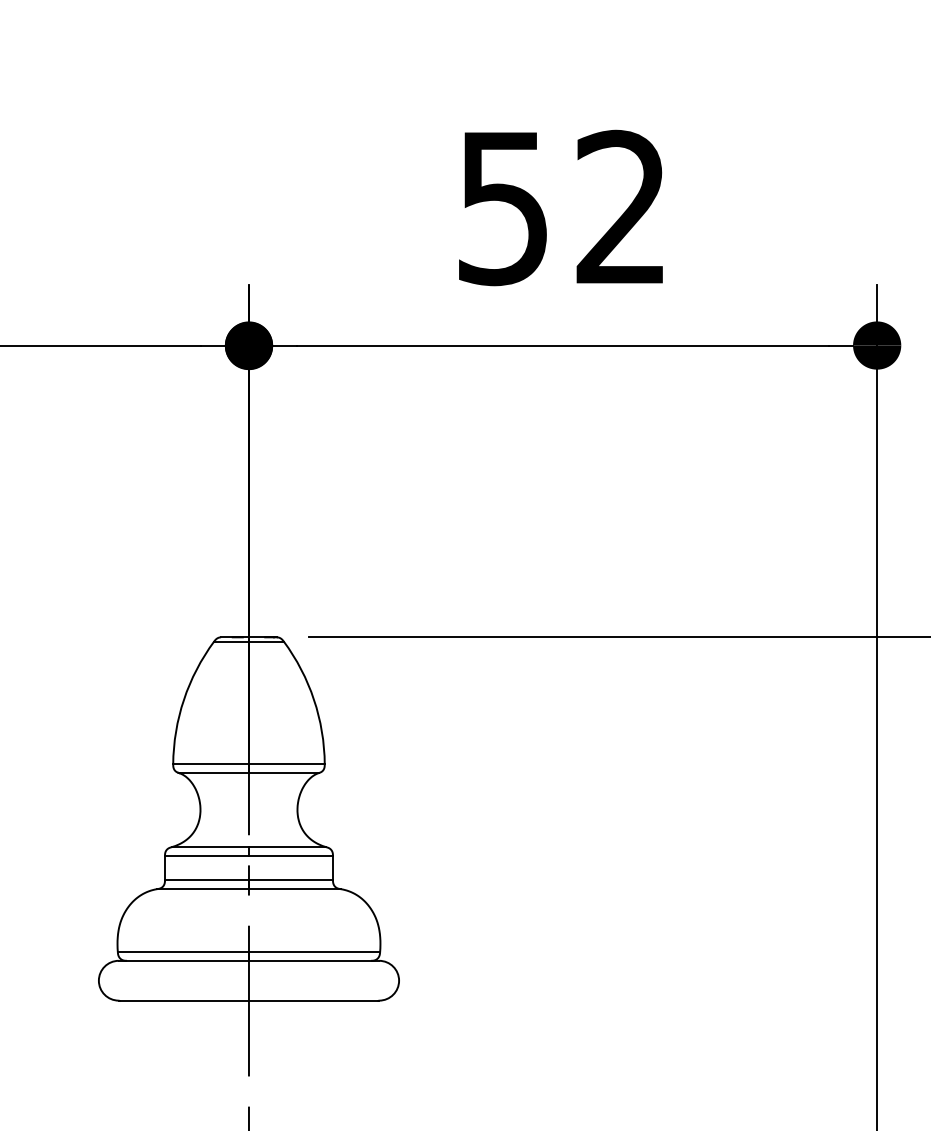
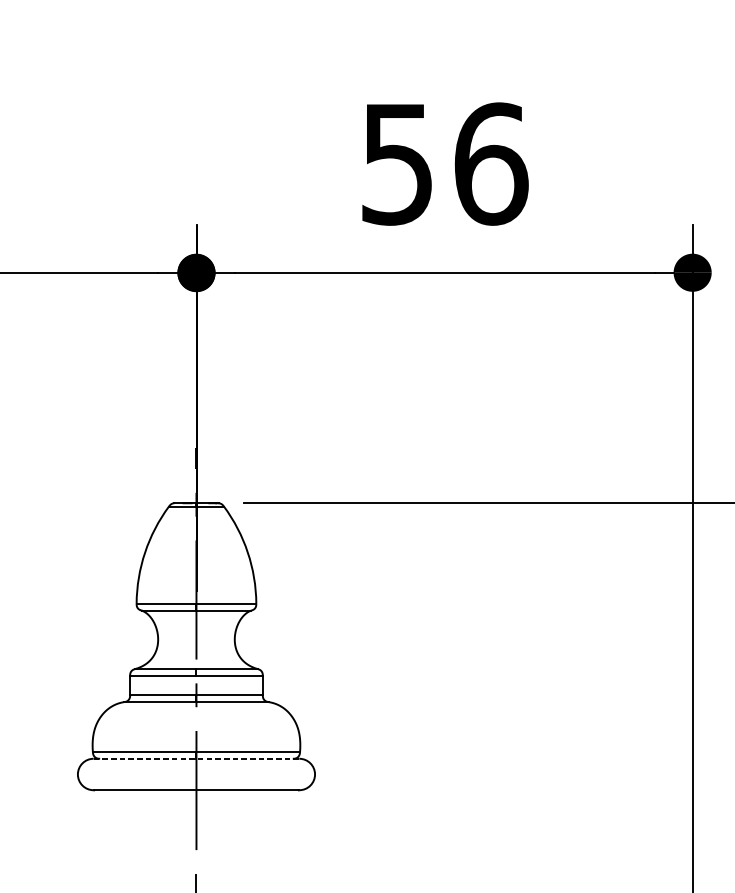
text: (622, 207) -> (491, 163), 52 -> 56
line: (249, 960) -> (196, 758), solid -> dashed

